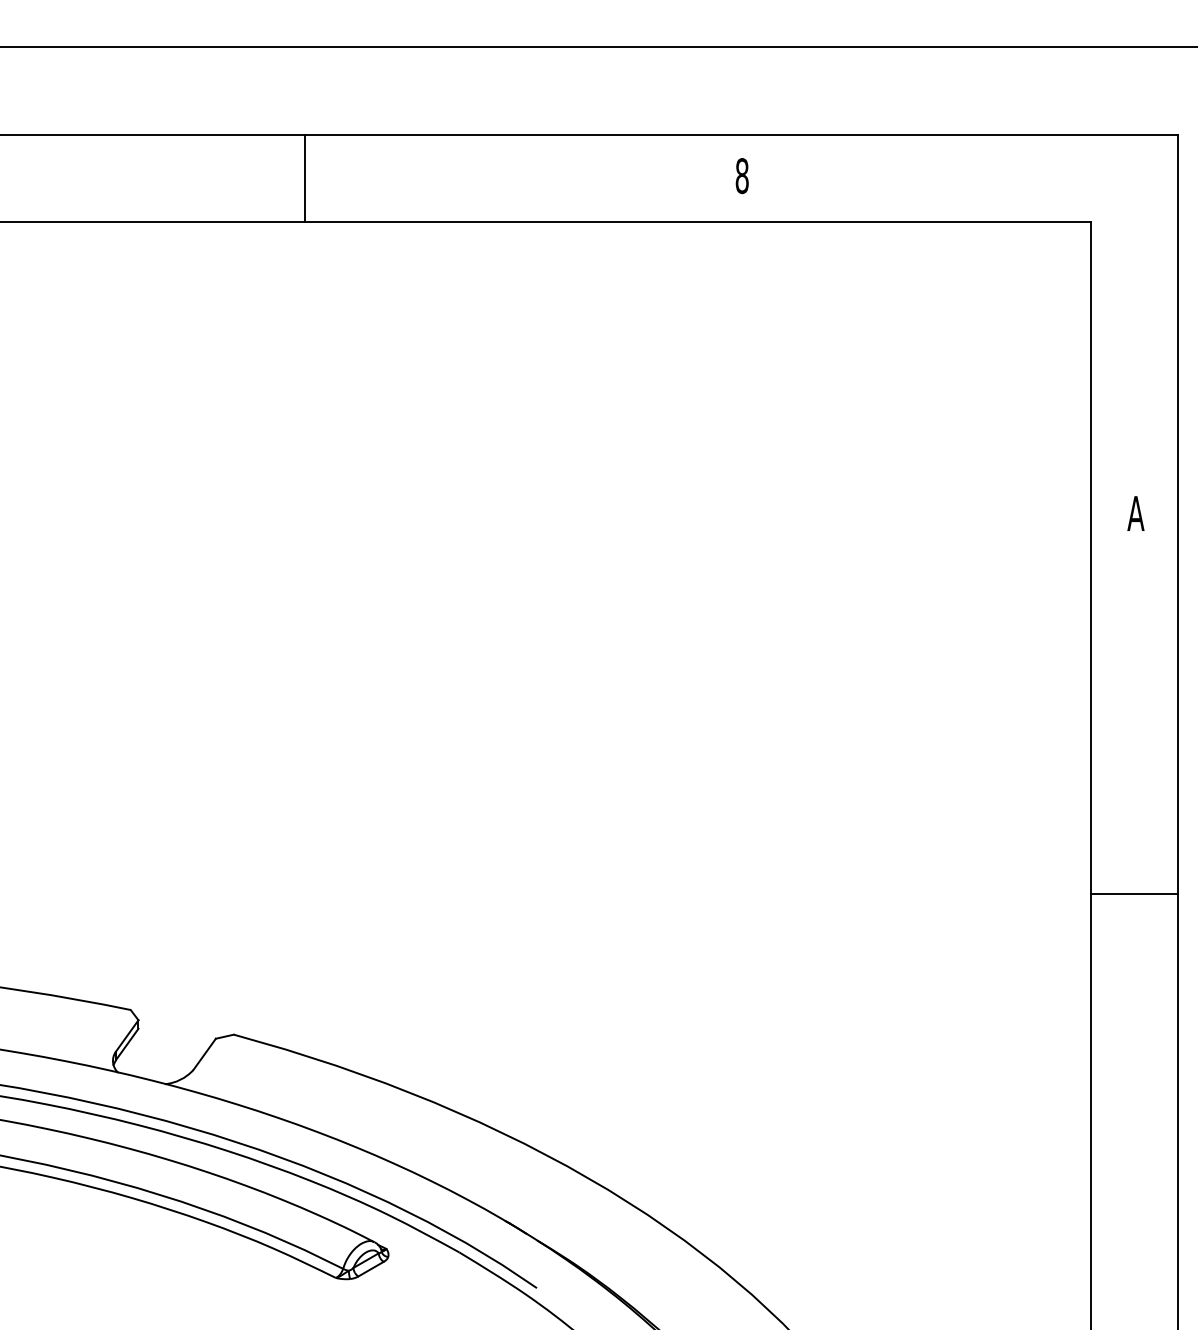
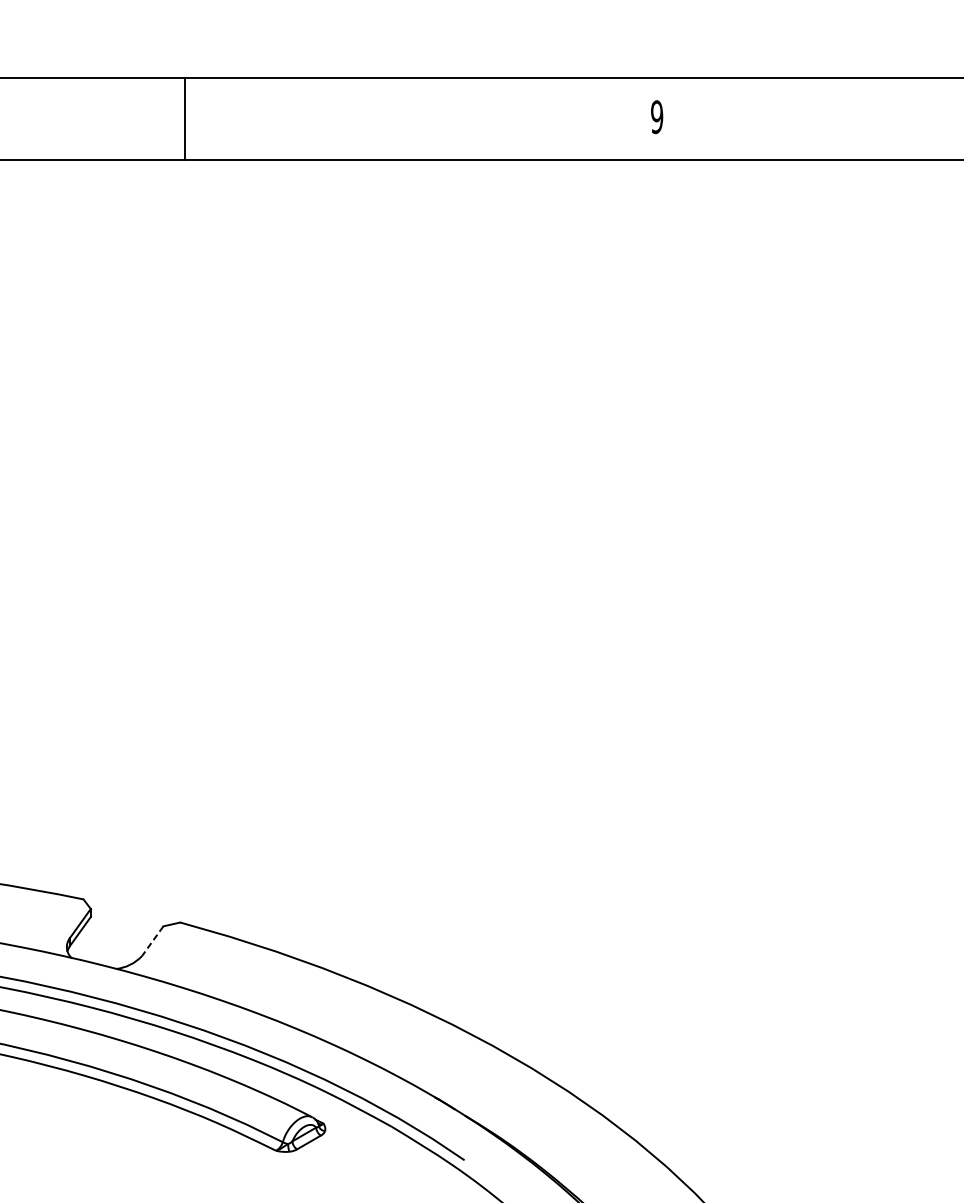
text: (741, 176) -> (656, 117), 8 -> 9
line: (305, 177) -> (185, 118), moved
line: (204, 1054) -> (152, 941), solid -> dashed

